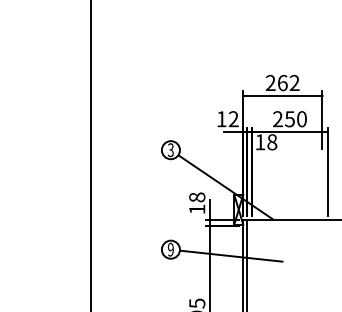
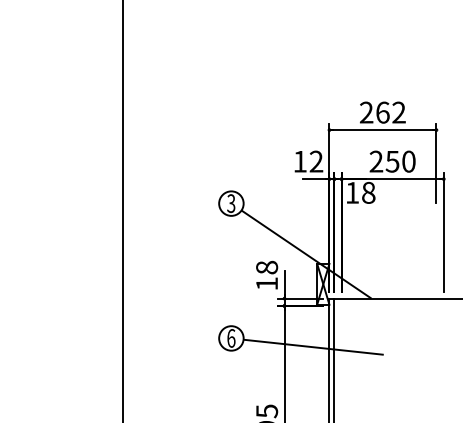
text: (171, 249) -> (231, 338), 9 -> 6

